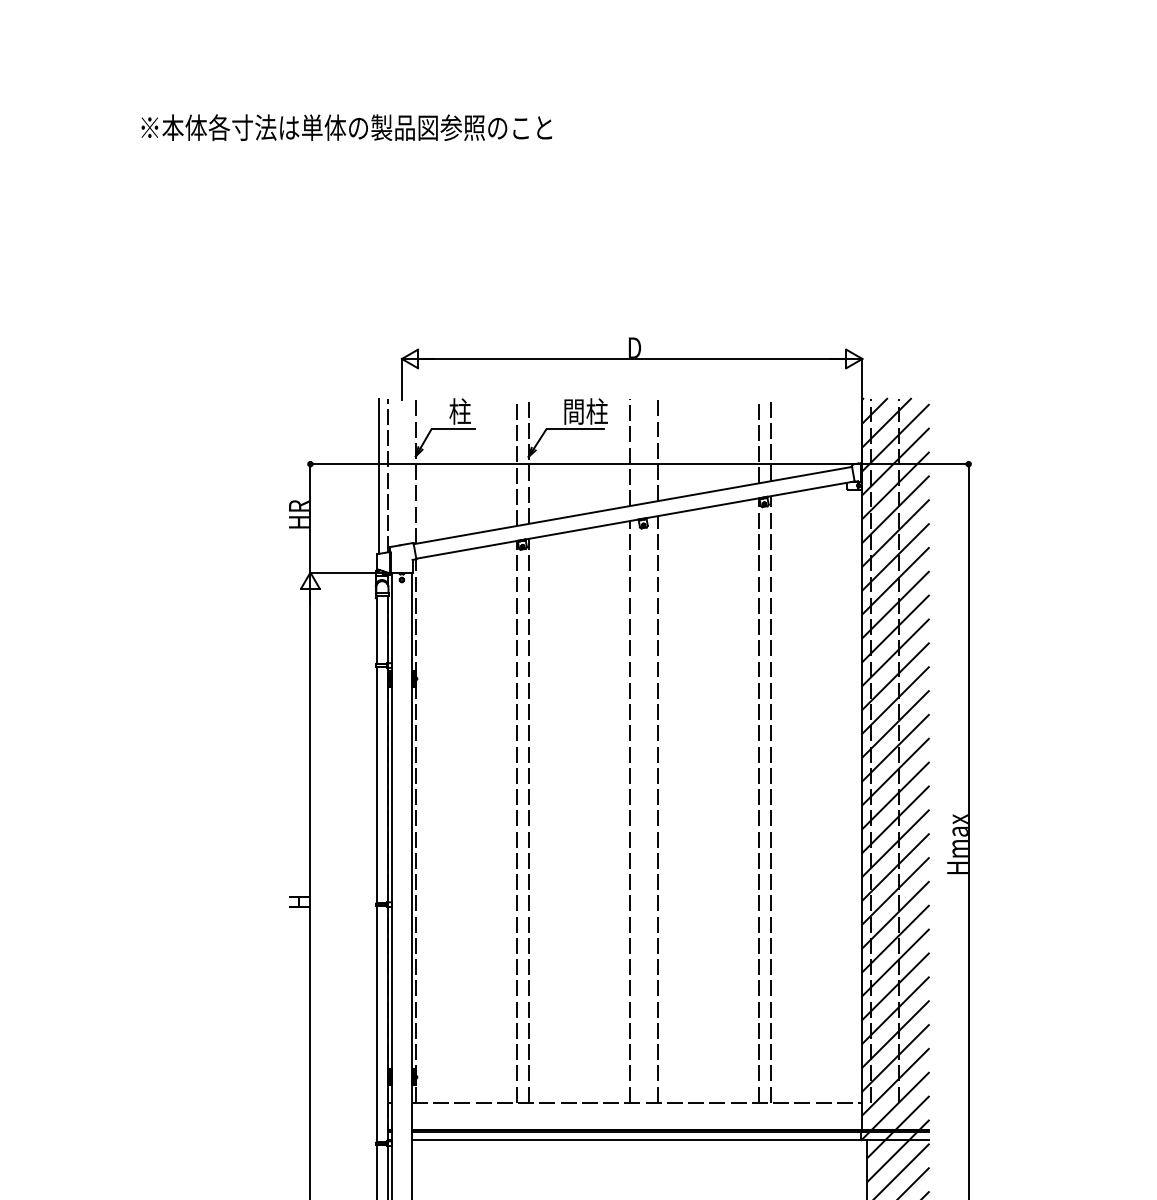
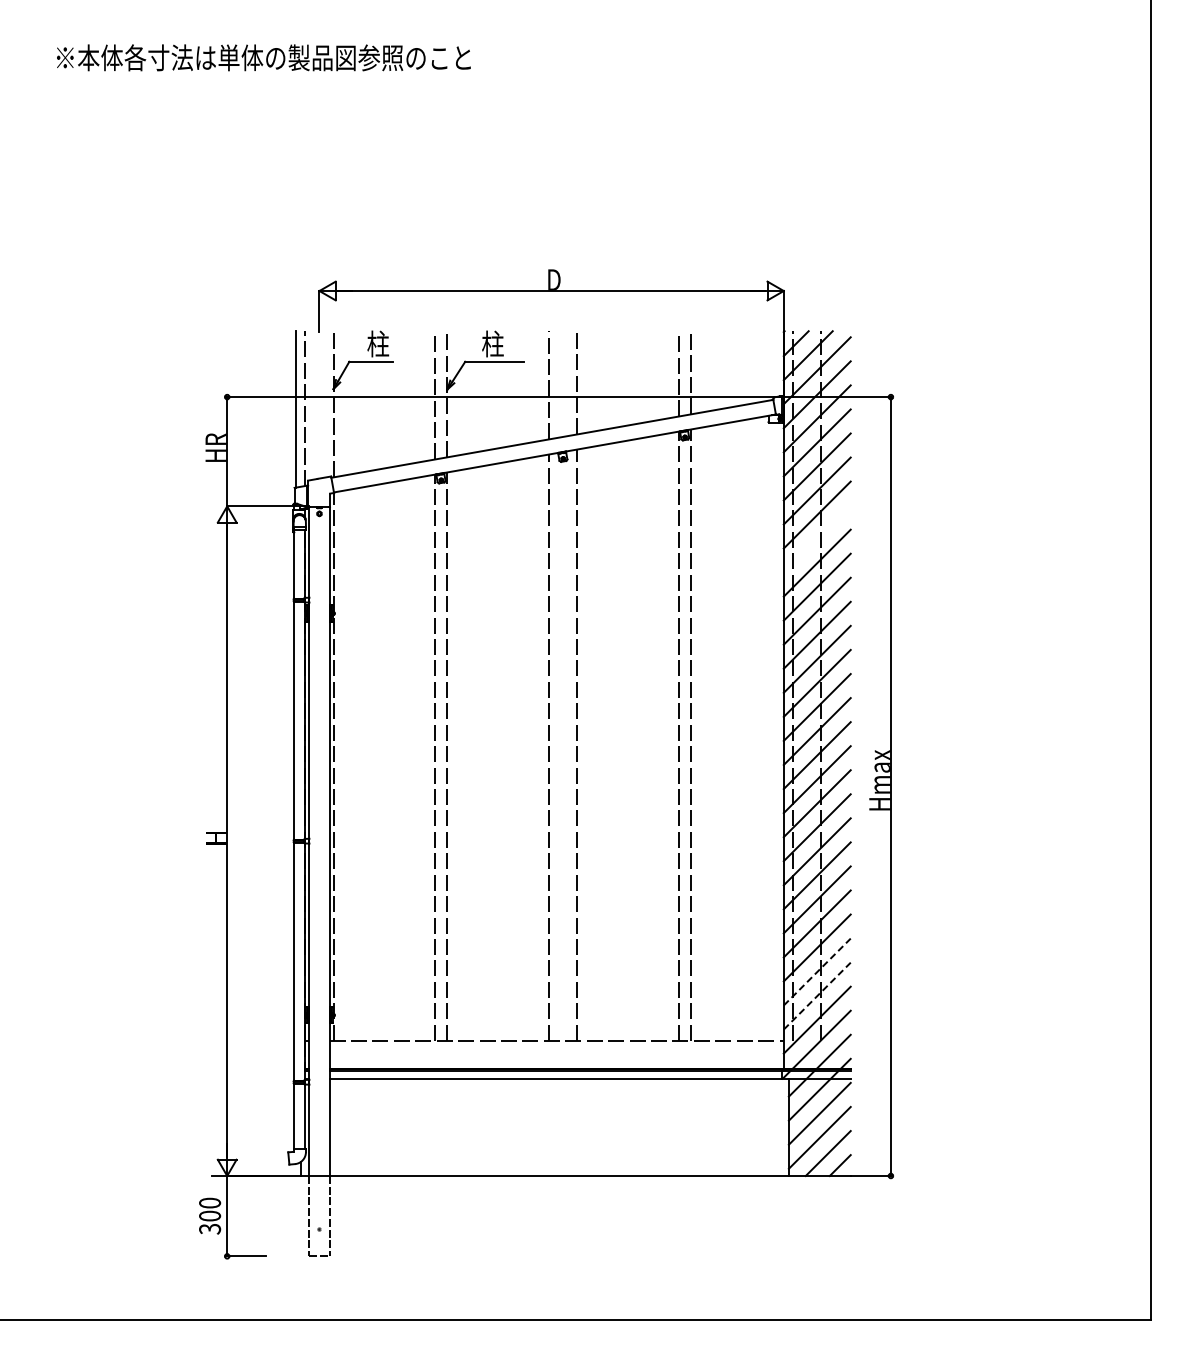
text: (585, 411) -> (504, 343), 間柱 -> 柱
line: (894, 604) -> (816, 538), removed
line: (895, 1033) -> (817, 971), solid -> dashed
line: (895, 1057) -> (817, 995), solid -> dashed

